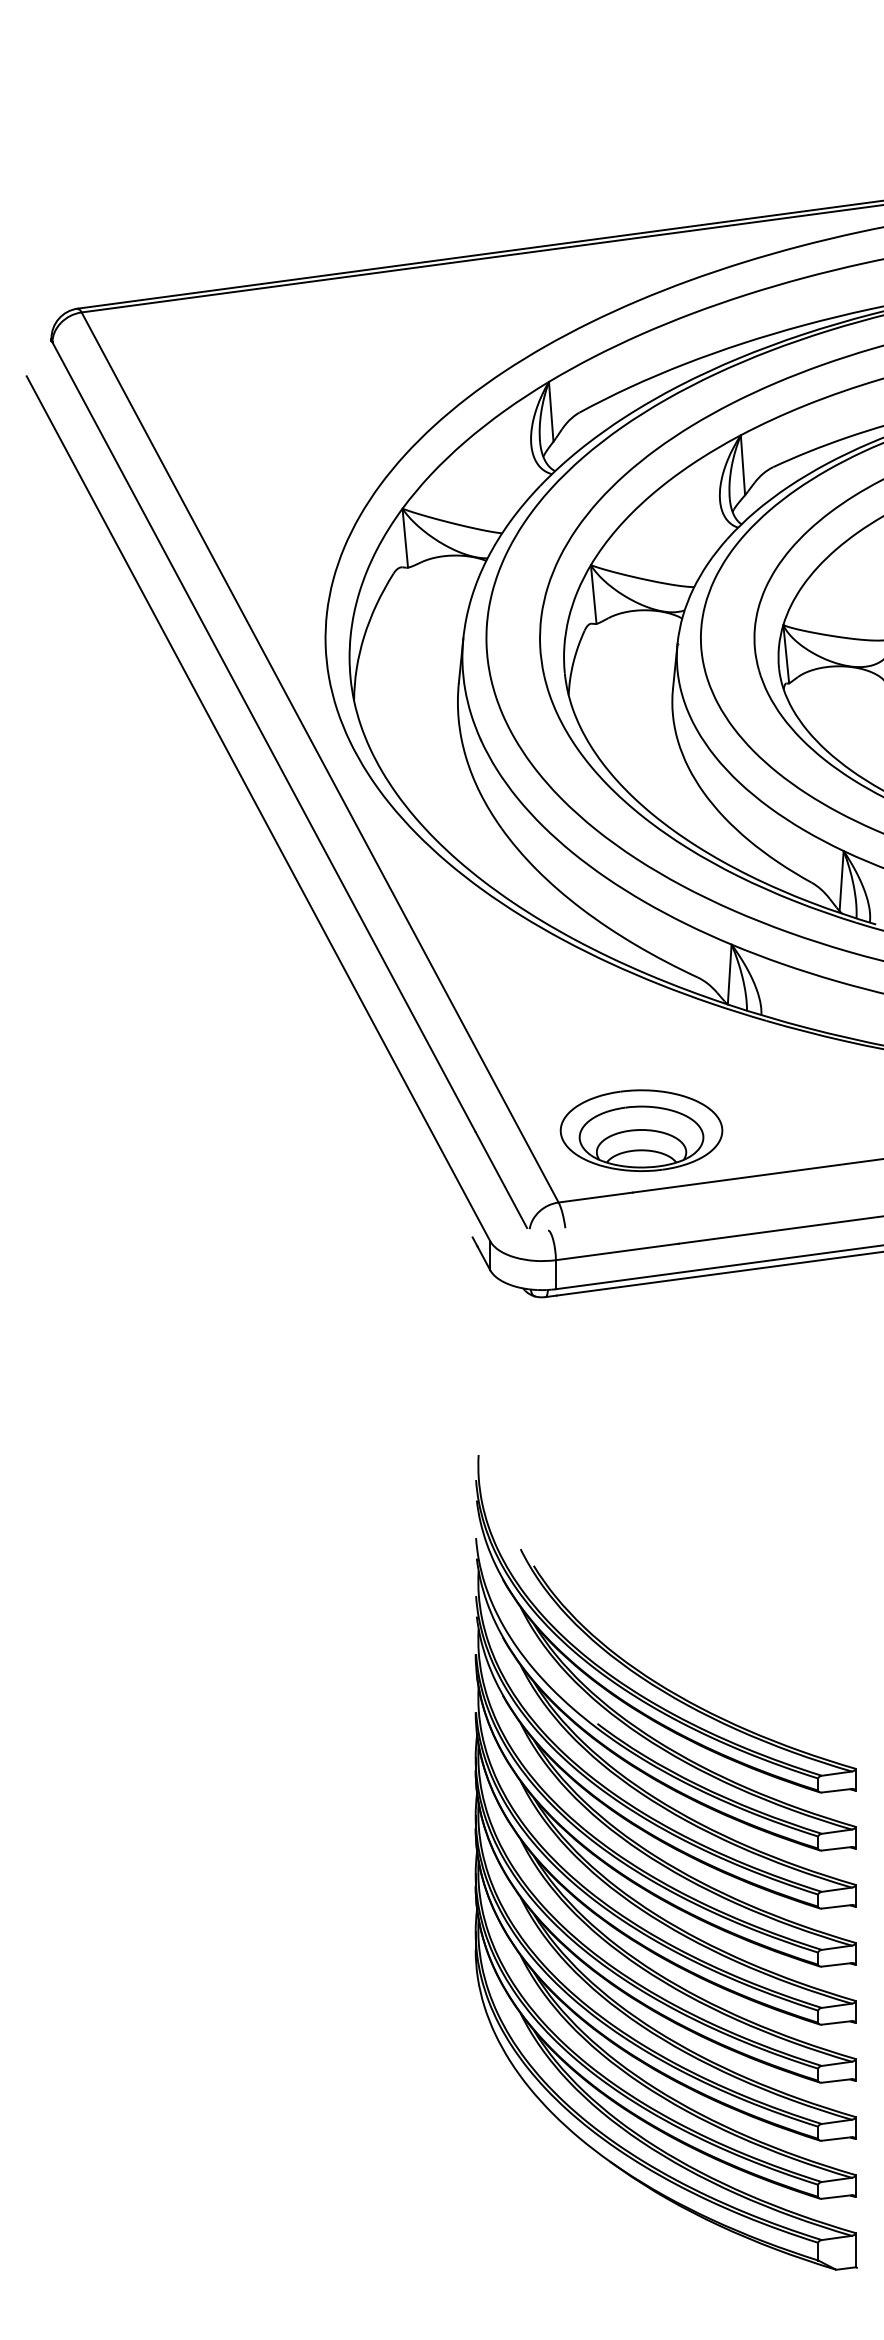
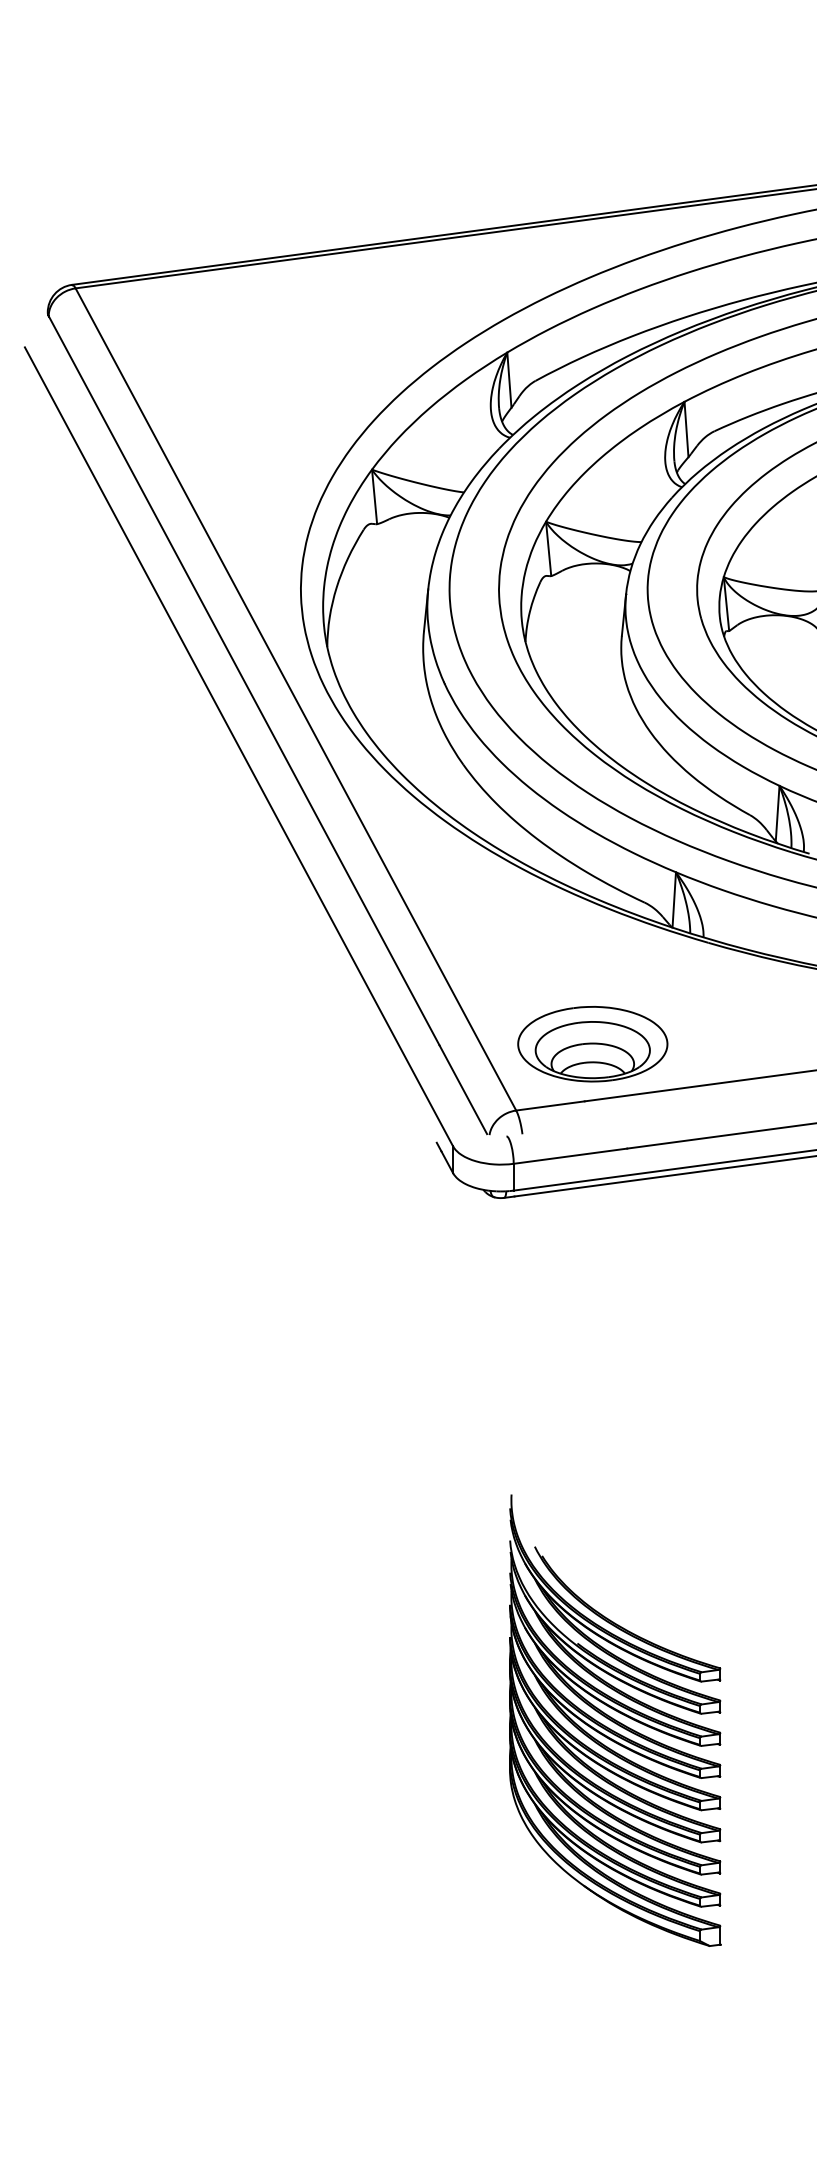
part: (665, 1862) -> (614, 1720), size x0.6

